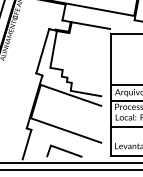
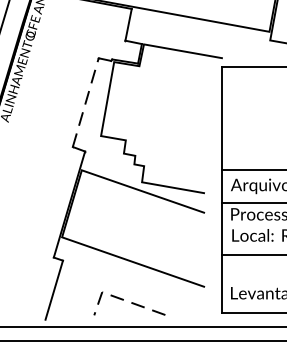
line: (42, 50) -> (85, 101), solid -> dashed
line: (60, 148) -> (121, 297), solid -> dashed

